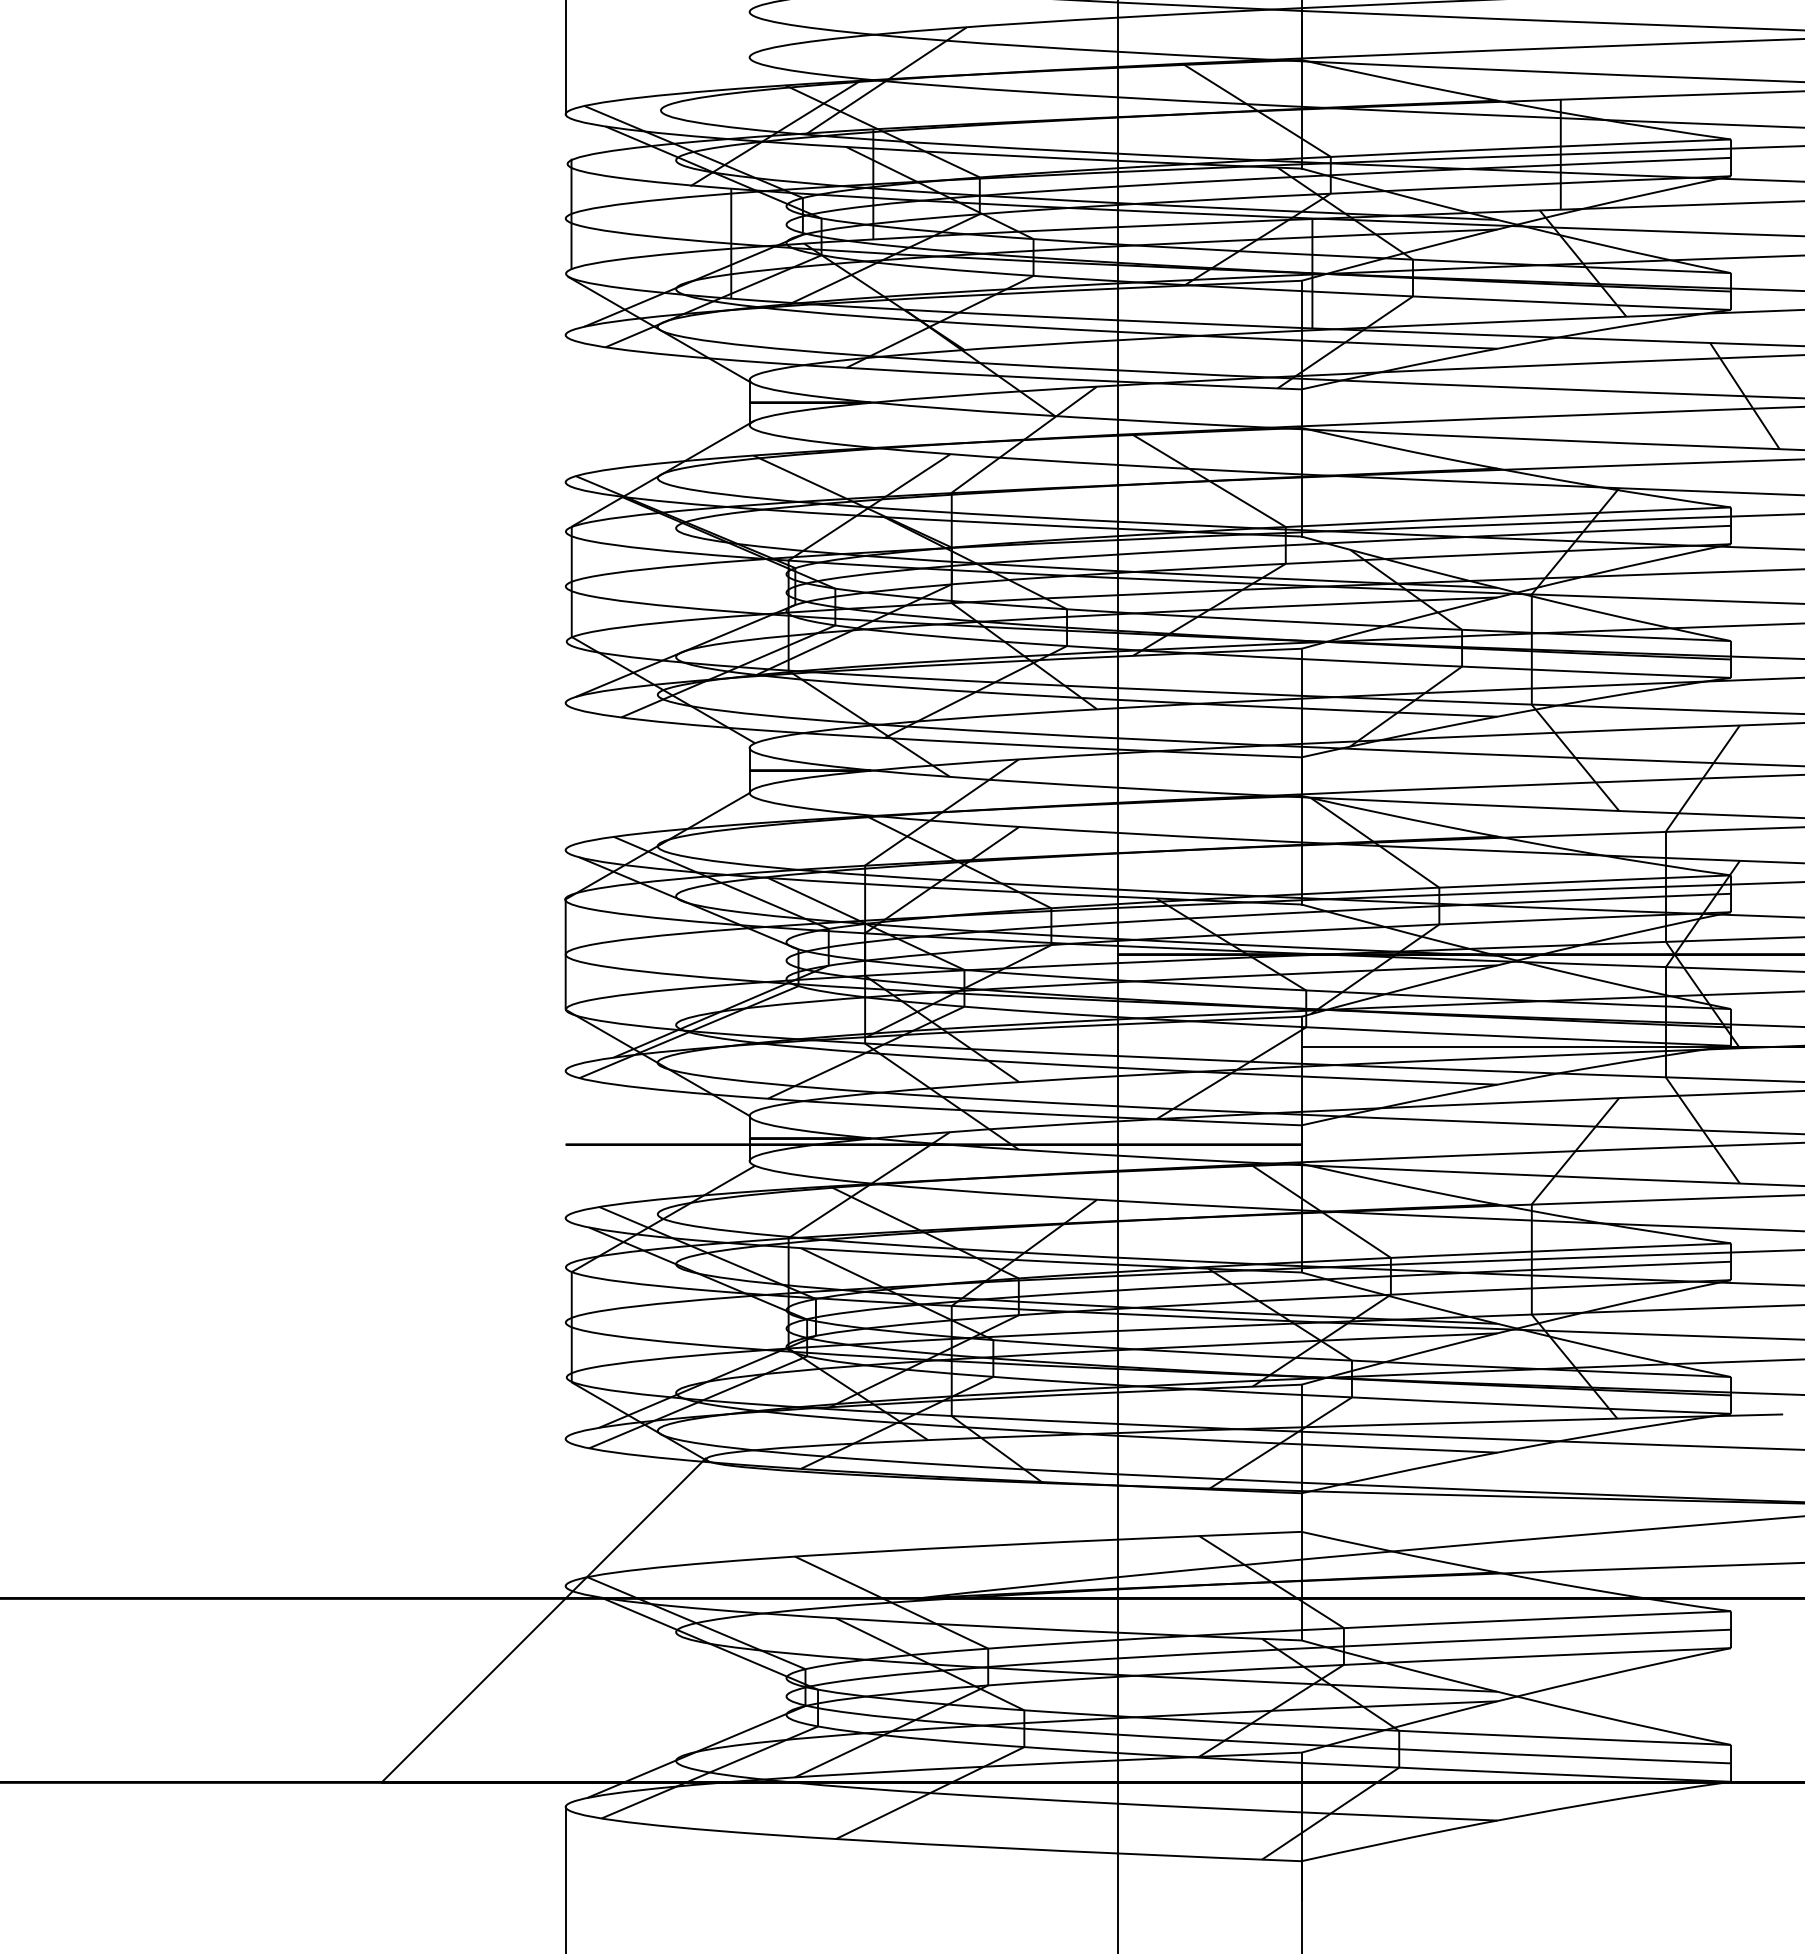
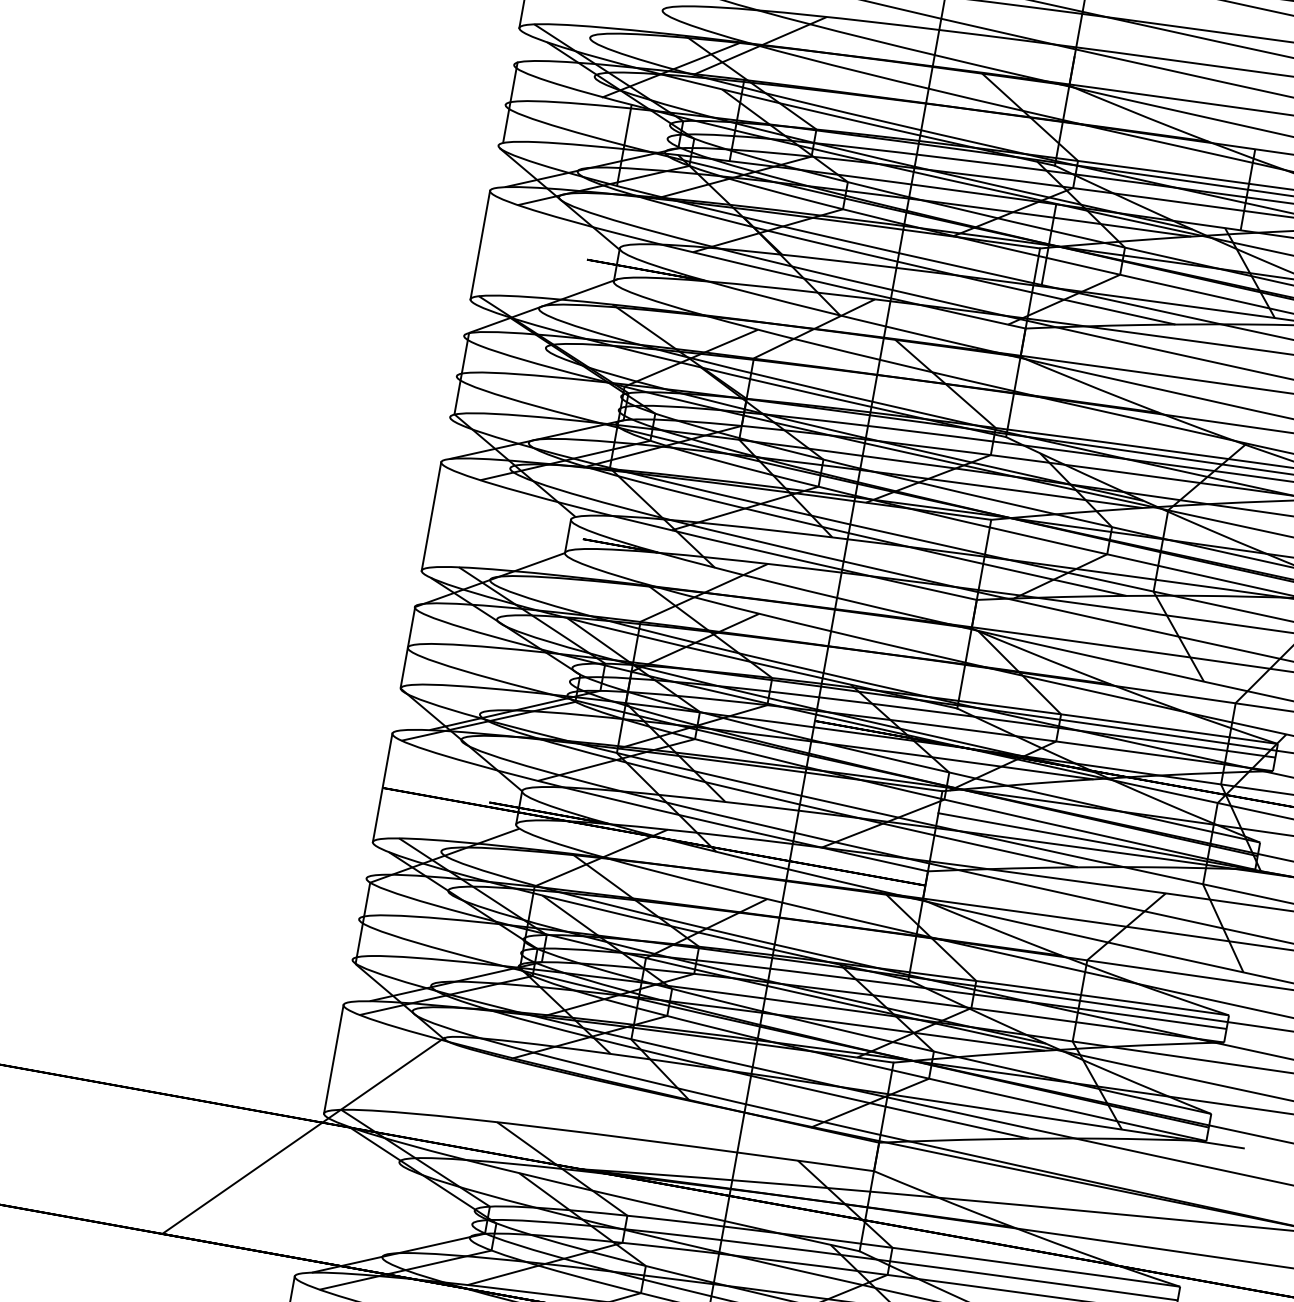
line: (565, 408) -> (480, 244), added
line: (565, 776) -> (431, 516), added
line: (565, 1144) -> (382, 787), added
line: (565, 1512) -> (333, 1059), added

